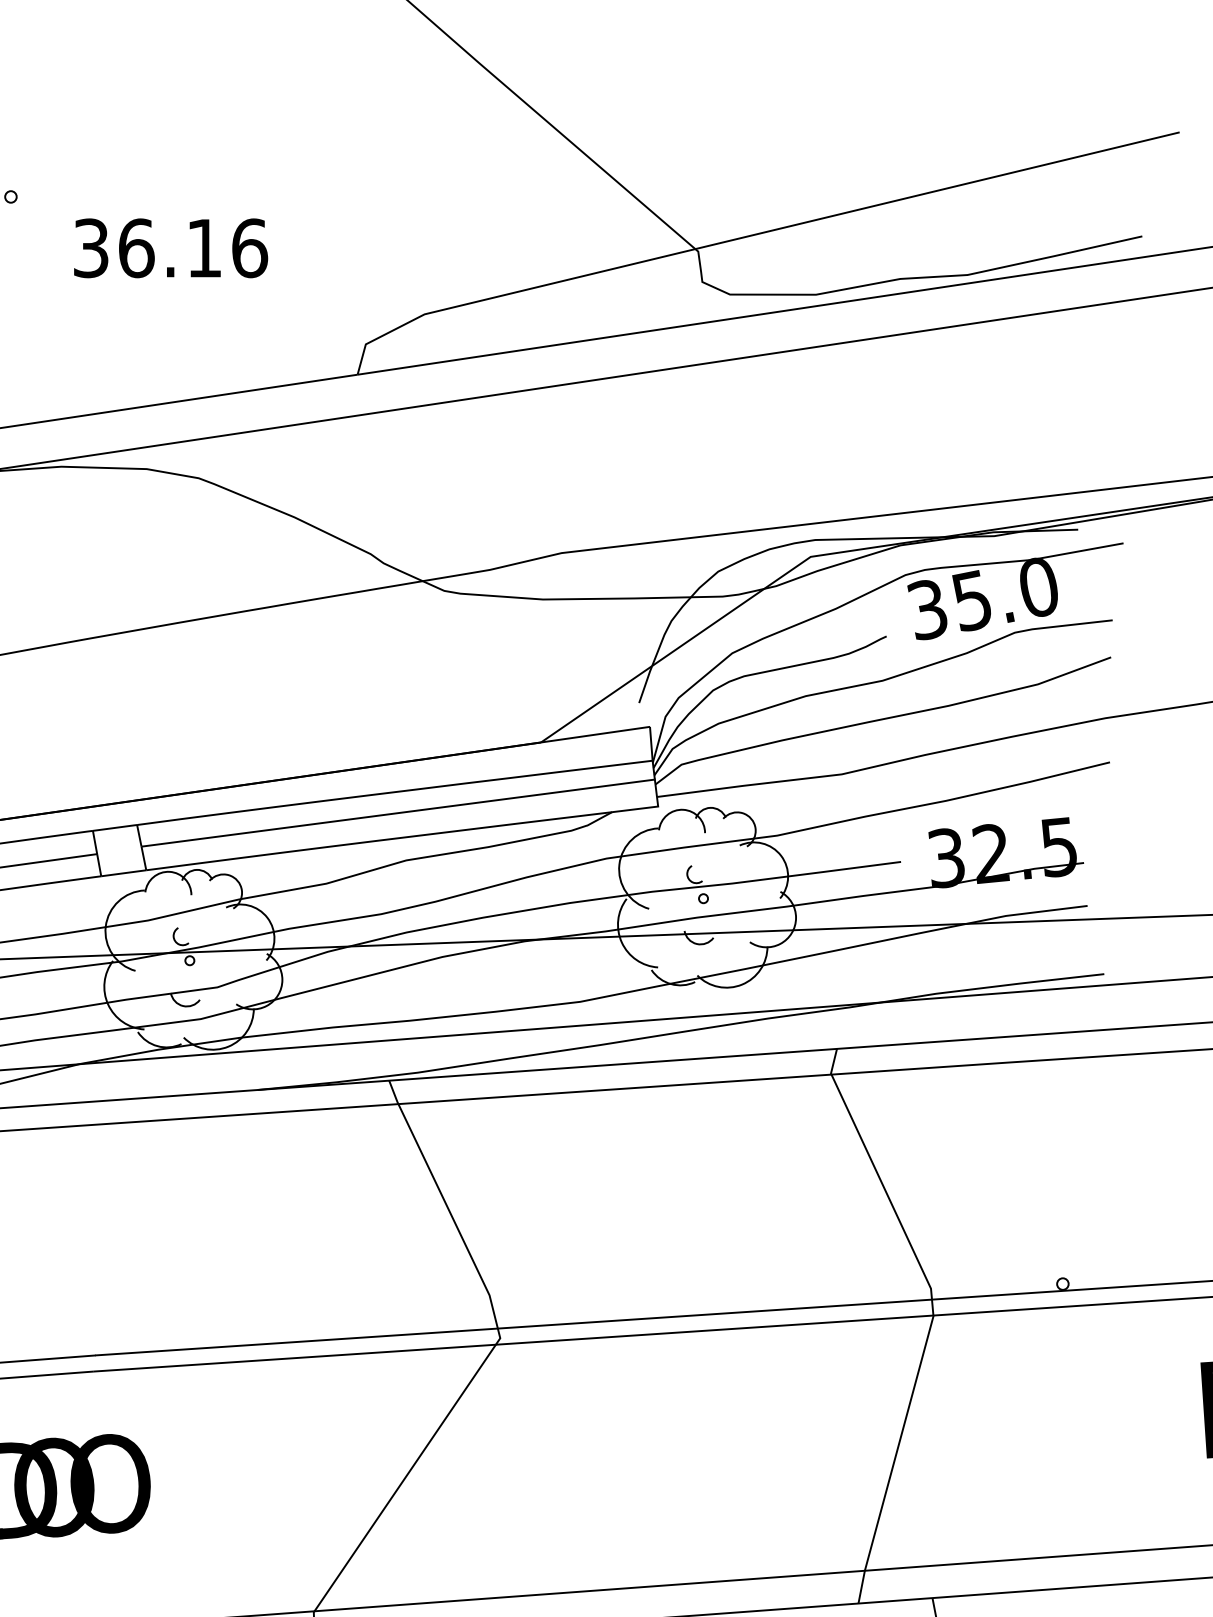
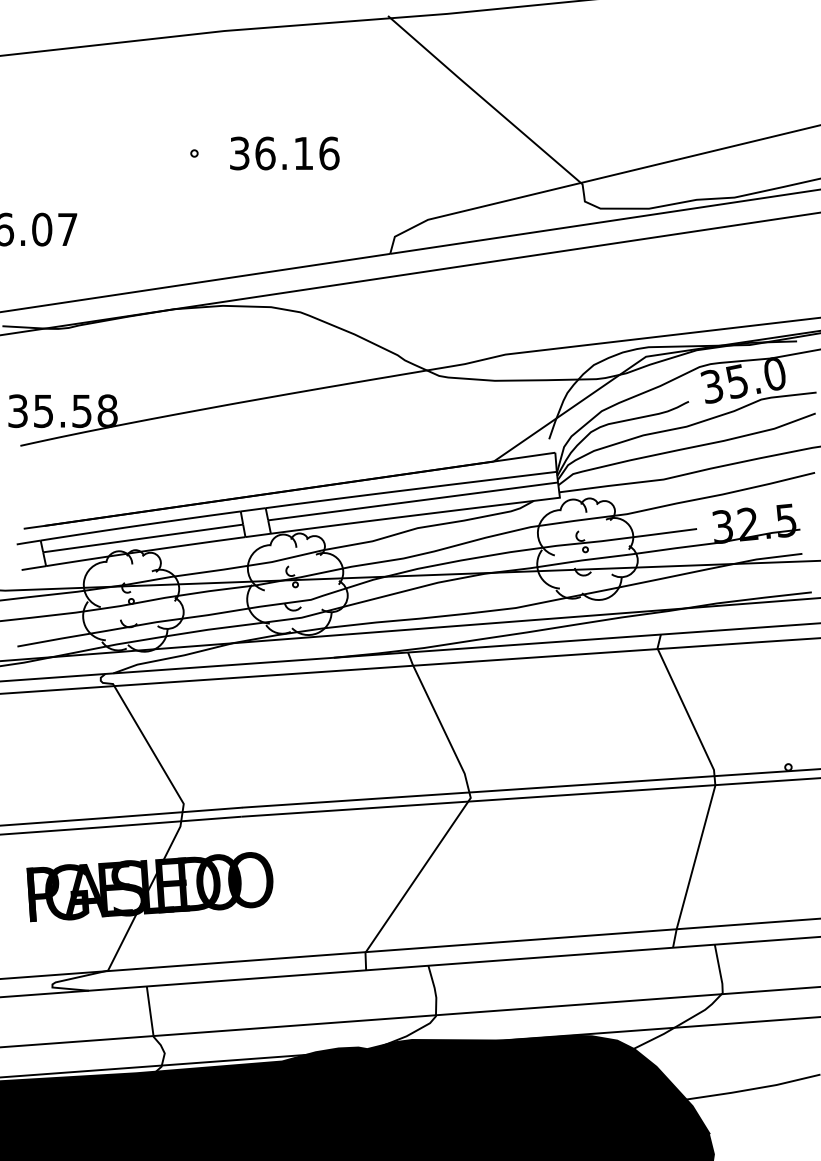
text: (170, 248) -> (284, 153), moved

